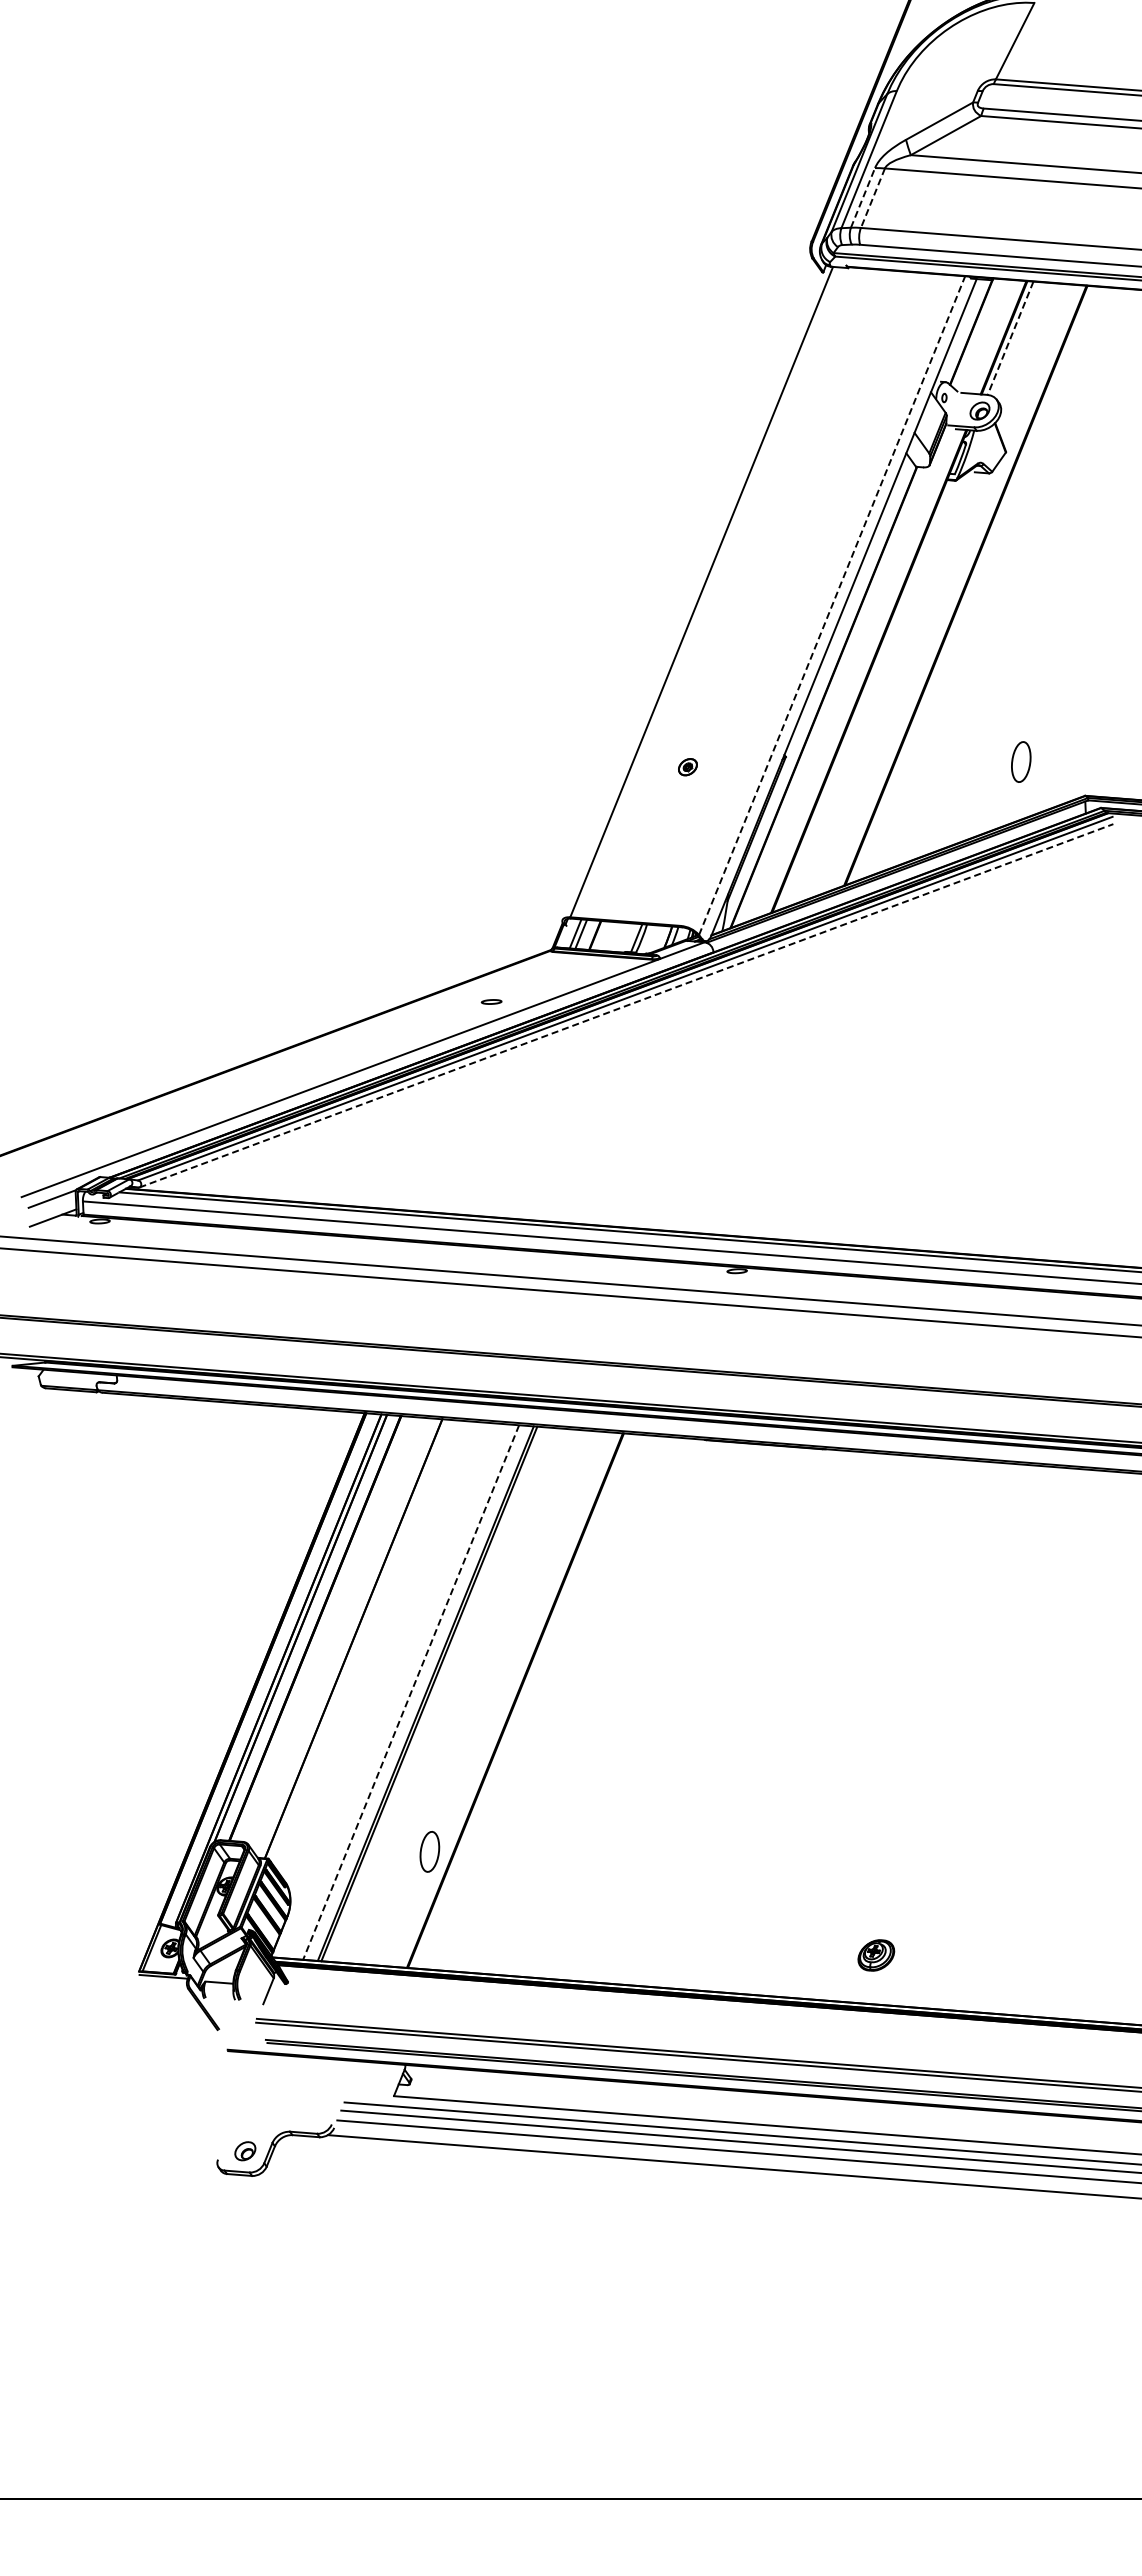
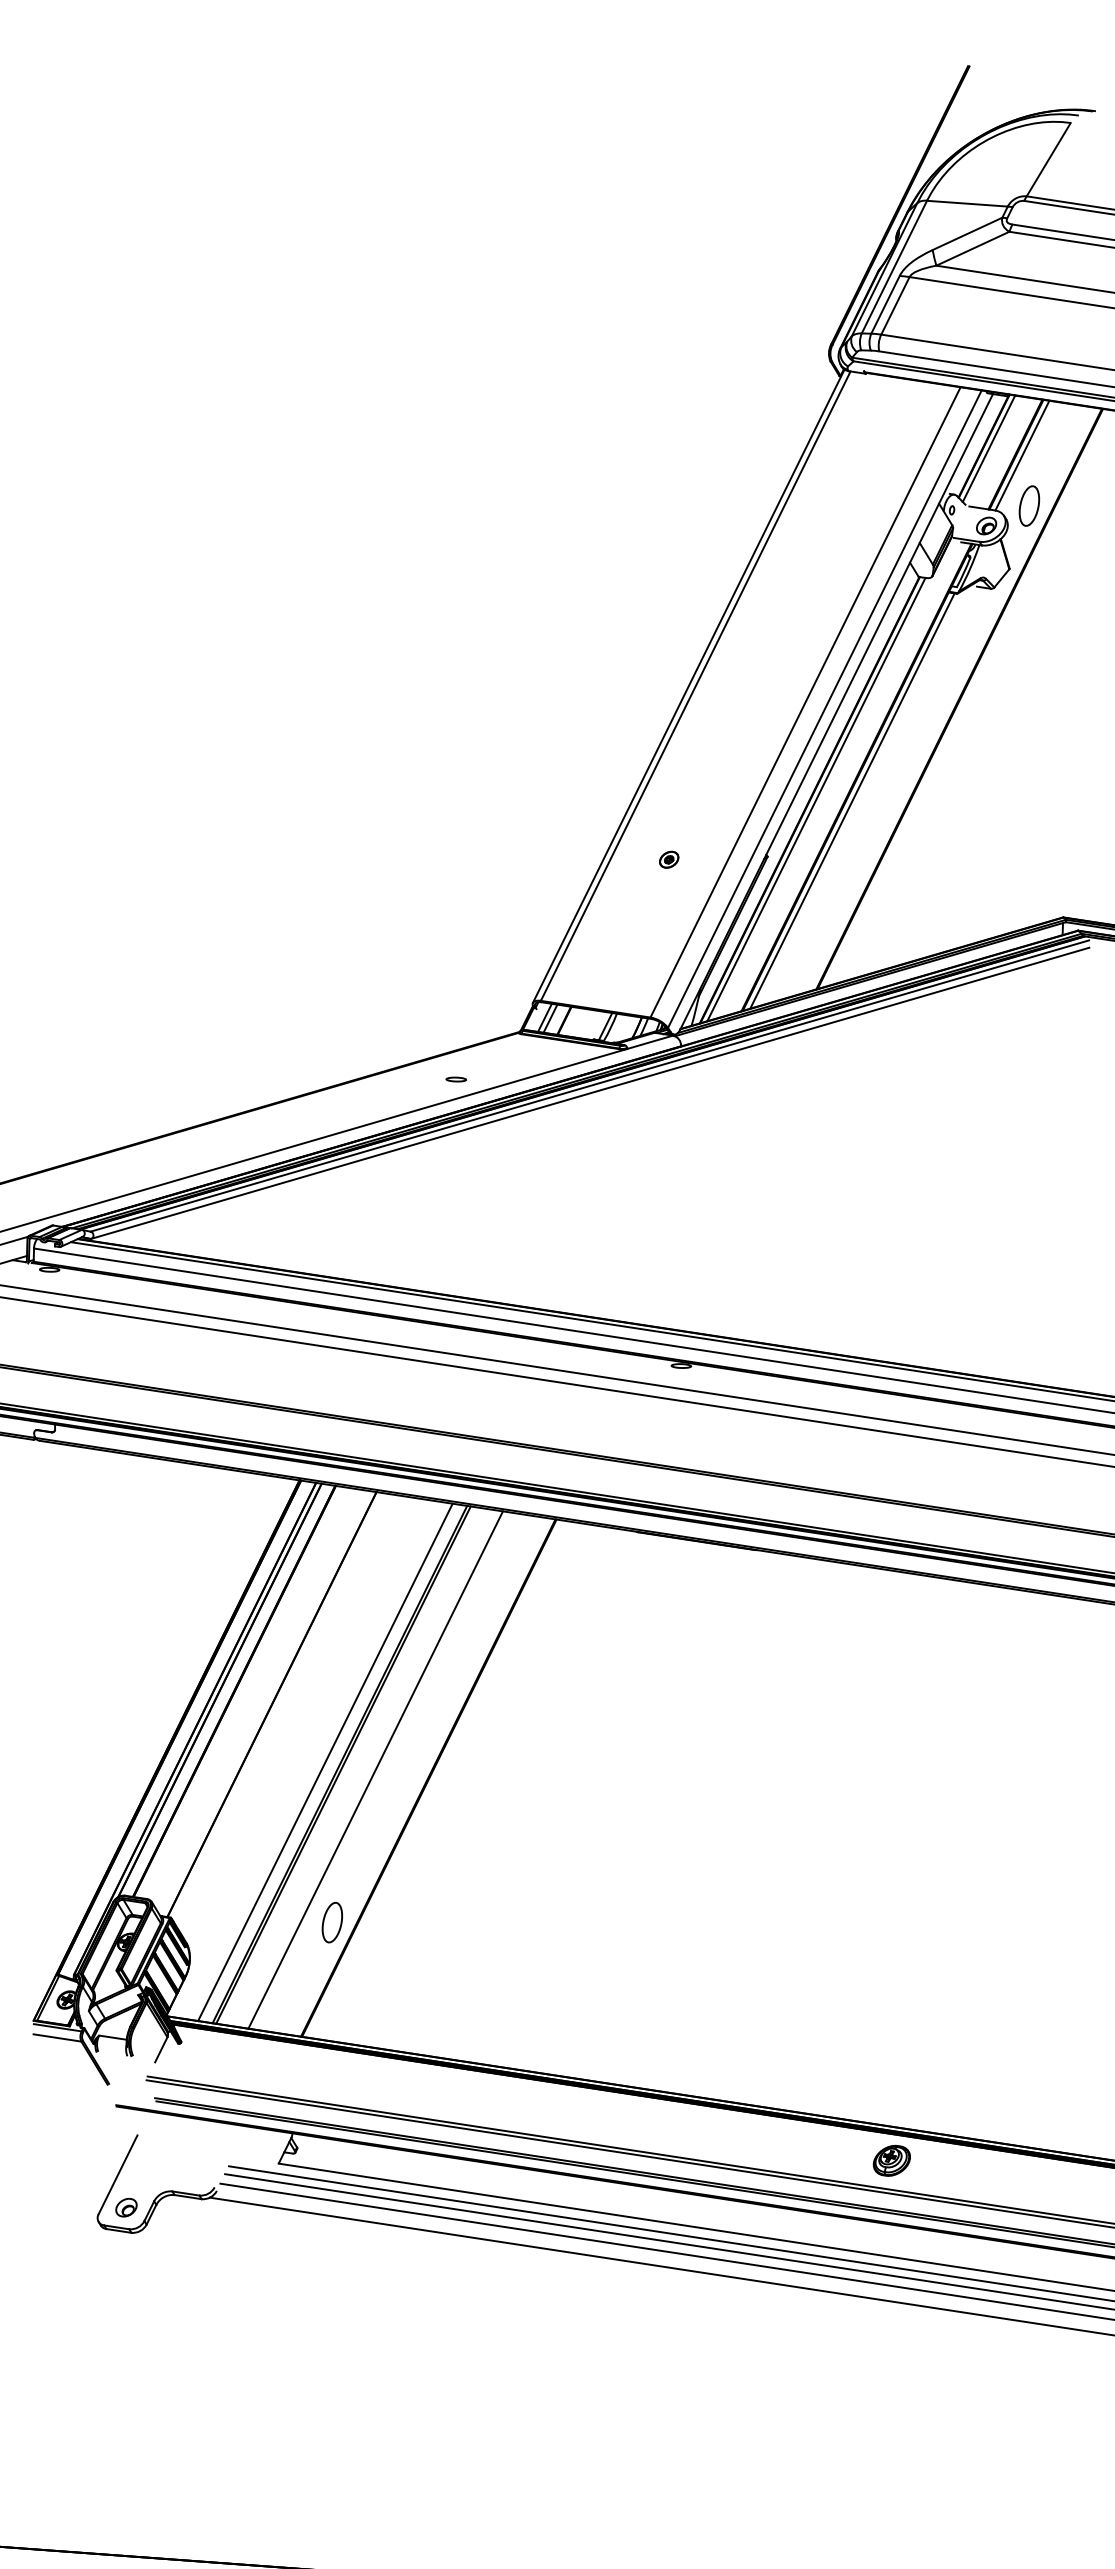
line: (936, 90) -> (966, 203), added
line: (863, 197) -> (886, 304), dashed -> solid
line: (872, 198) -> (894, 306), dashed -> solid
line: (976, 333) -> (988, 448), added
line: (1010, 338) -> (1022, 455), dashed -> solid
line: (694, 592) -> (688, 686), added
line: (811, 599) -> (804, 701), added
line: (832, 605) -> (825, 709), dashed -> solid
line: (866, 694) -> (852, 800), added
line: (829, 696) -> (815, 799), added
part: (1021, 761) -> (1029, 505), moved
line: (626, 1005) -> (590, 1092), dashed -> solid
line: (410, 1693) -> (324, 1763), dashed -> solid
line: (461, 1696) -> (375, 1769), added
part: (876, 1955) -> (892, 2160), moved
line: (164, 1986) -> (57, 2037), added
line: (234, 2118) -> (118, 2174), added

